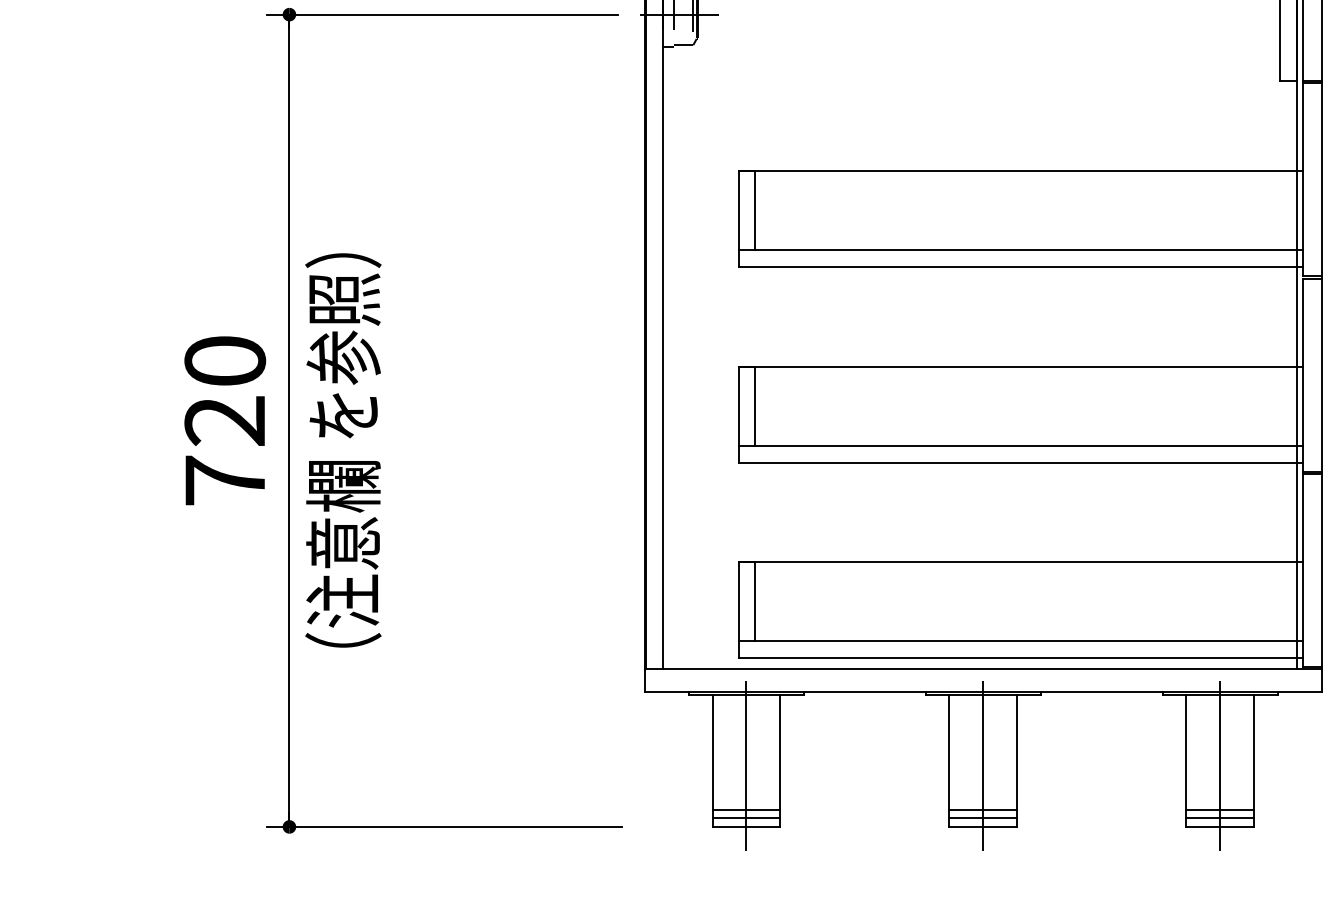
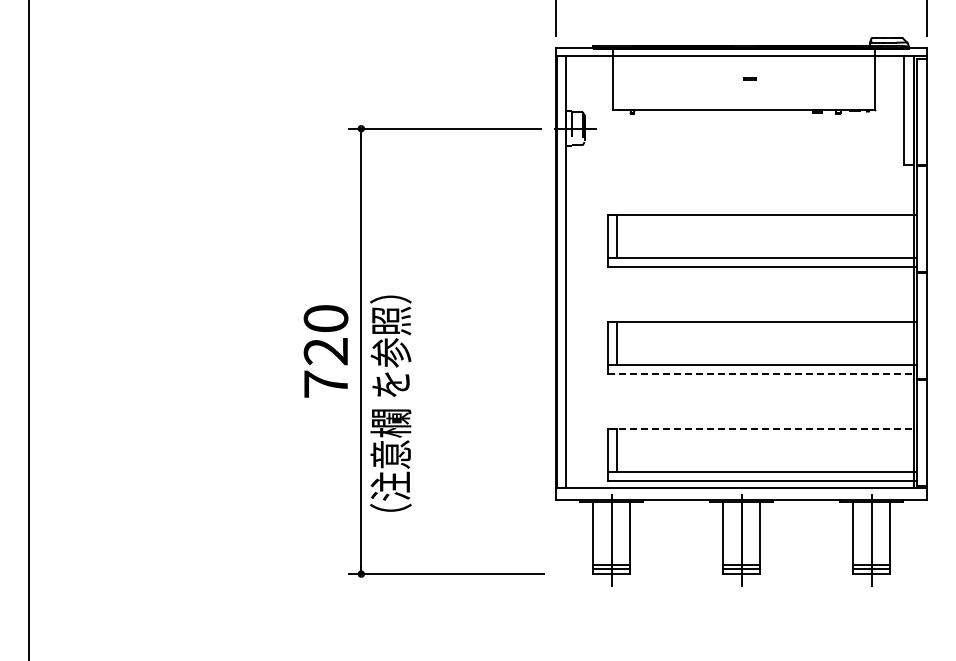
text: (342, 450) -> (390, 403), moved
line: (1021, 462) -> (762, 374), solid -> dashed
line: (1021, 561) -> (762, 428), solid -> dashed

